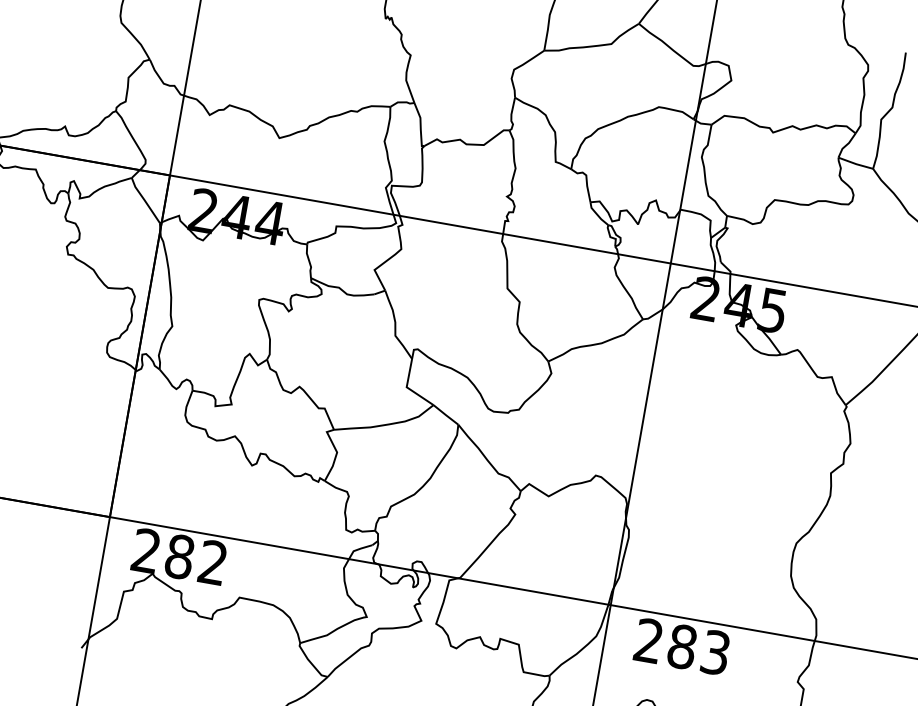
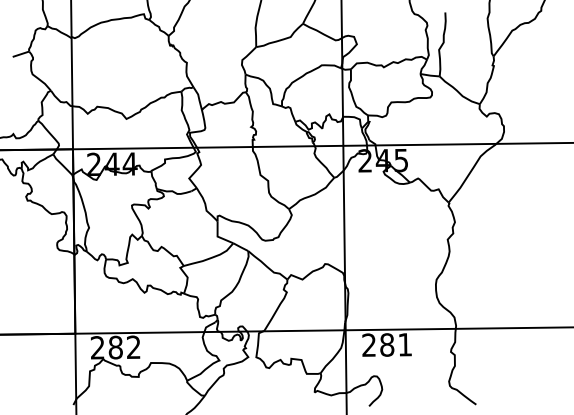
text: (716, 652) -> (405, 344), 283 -> 281

